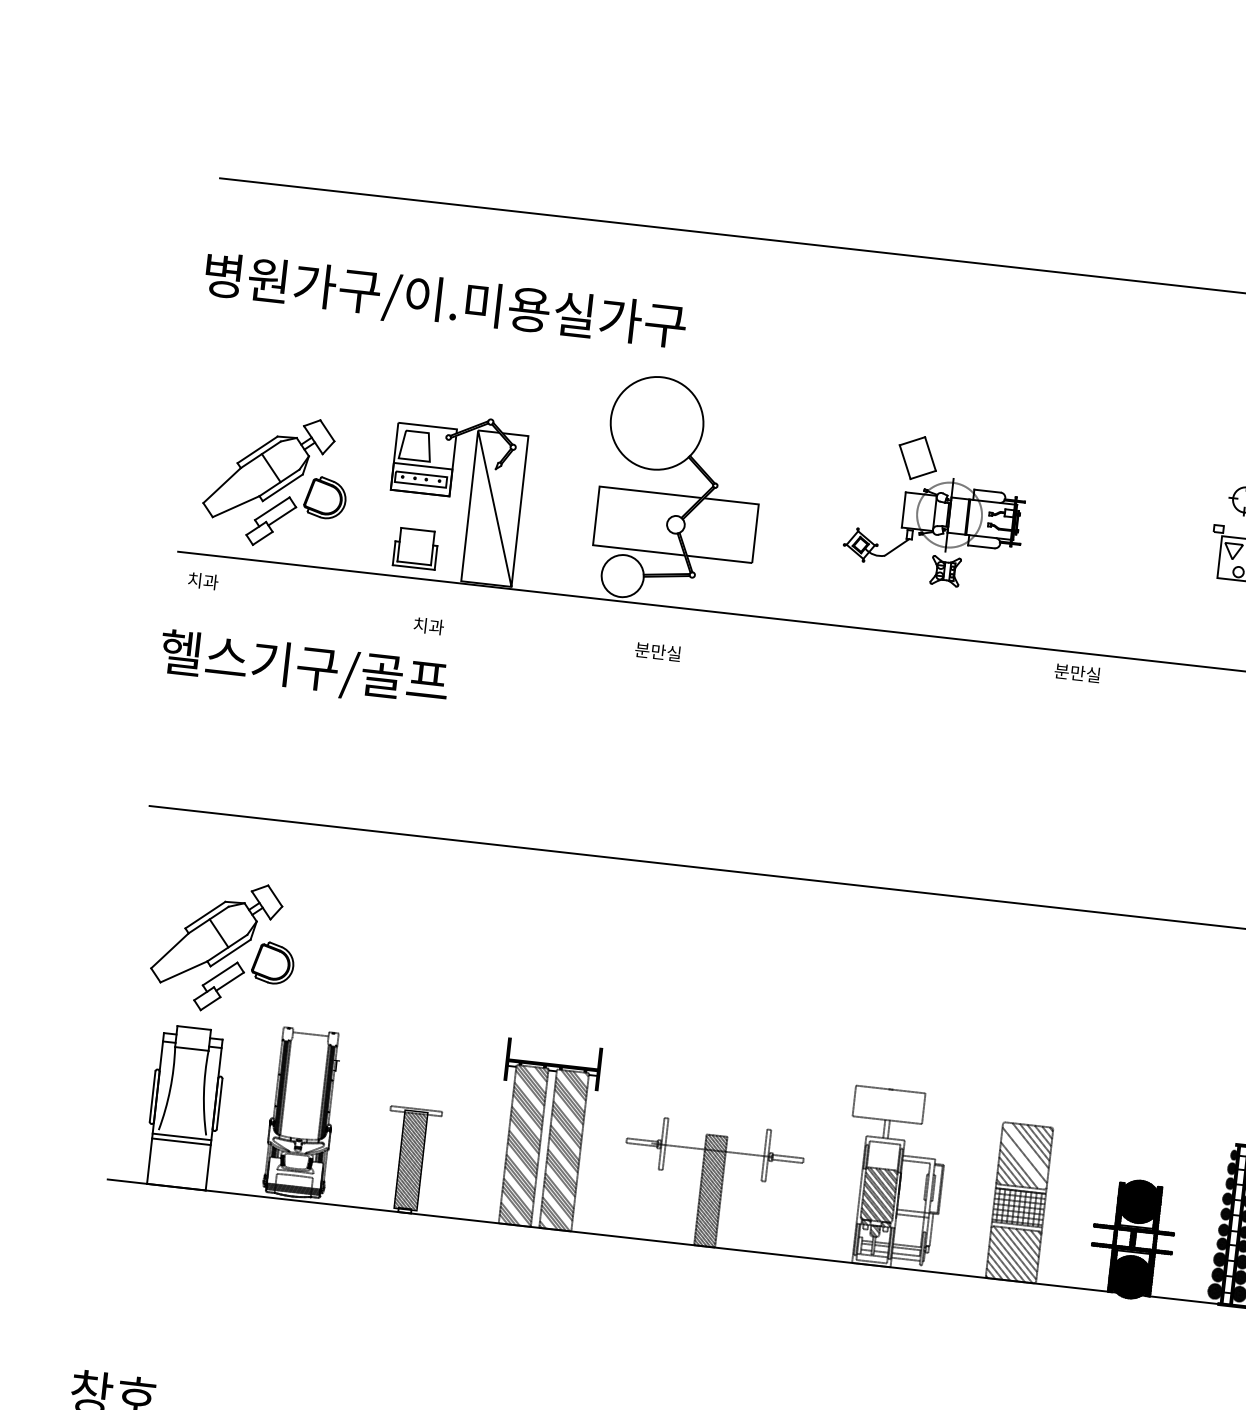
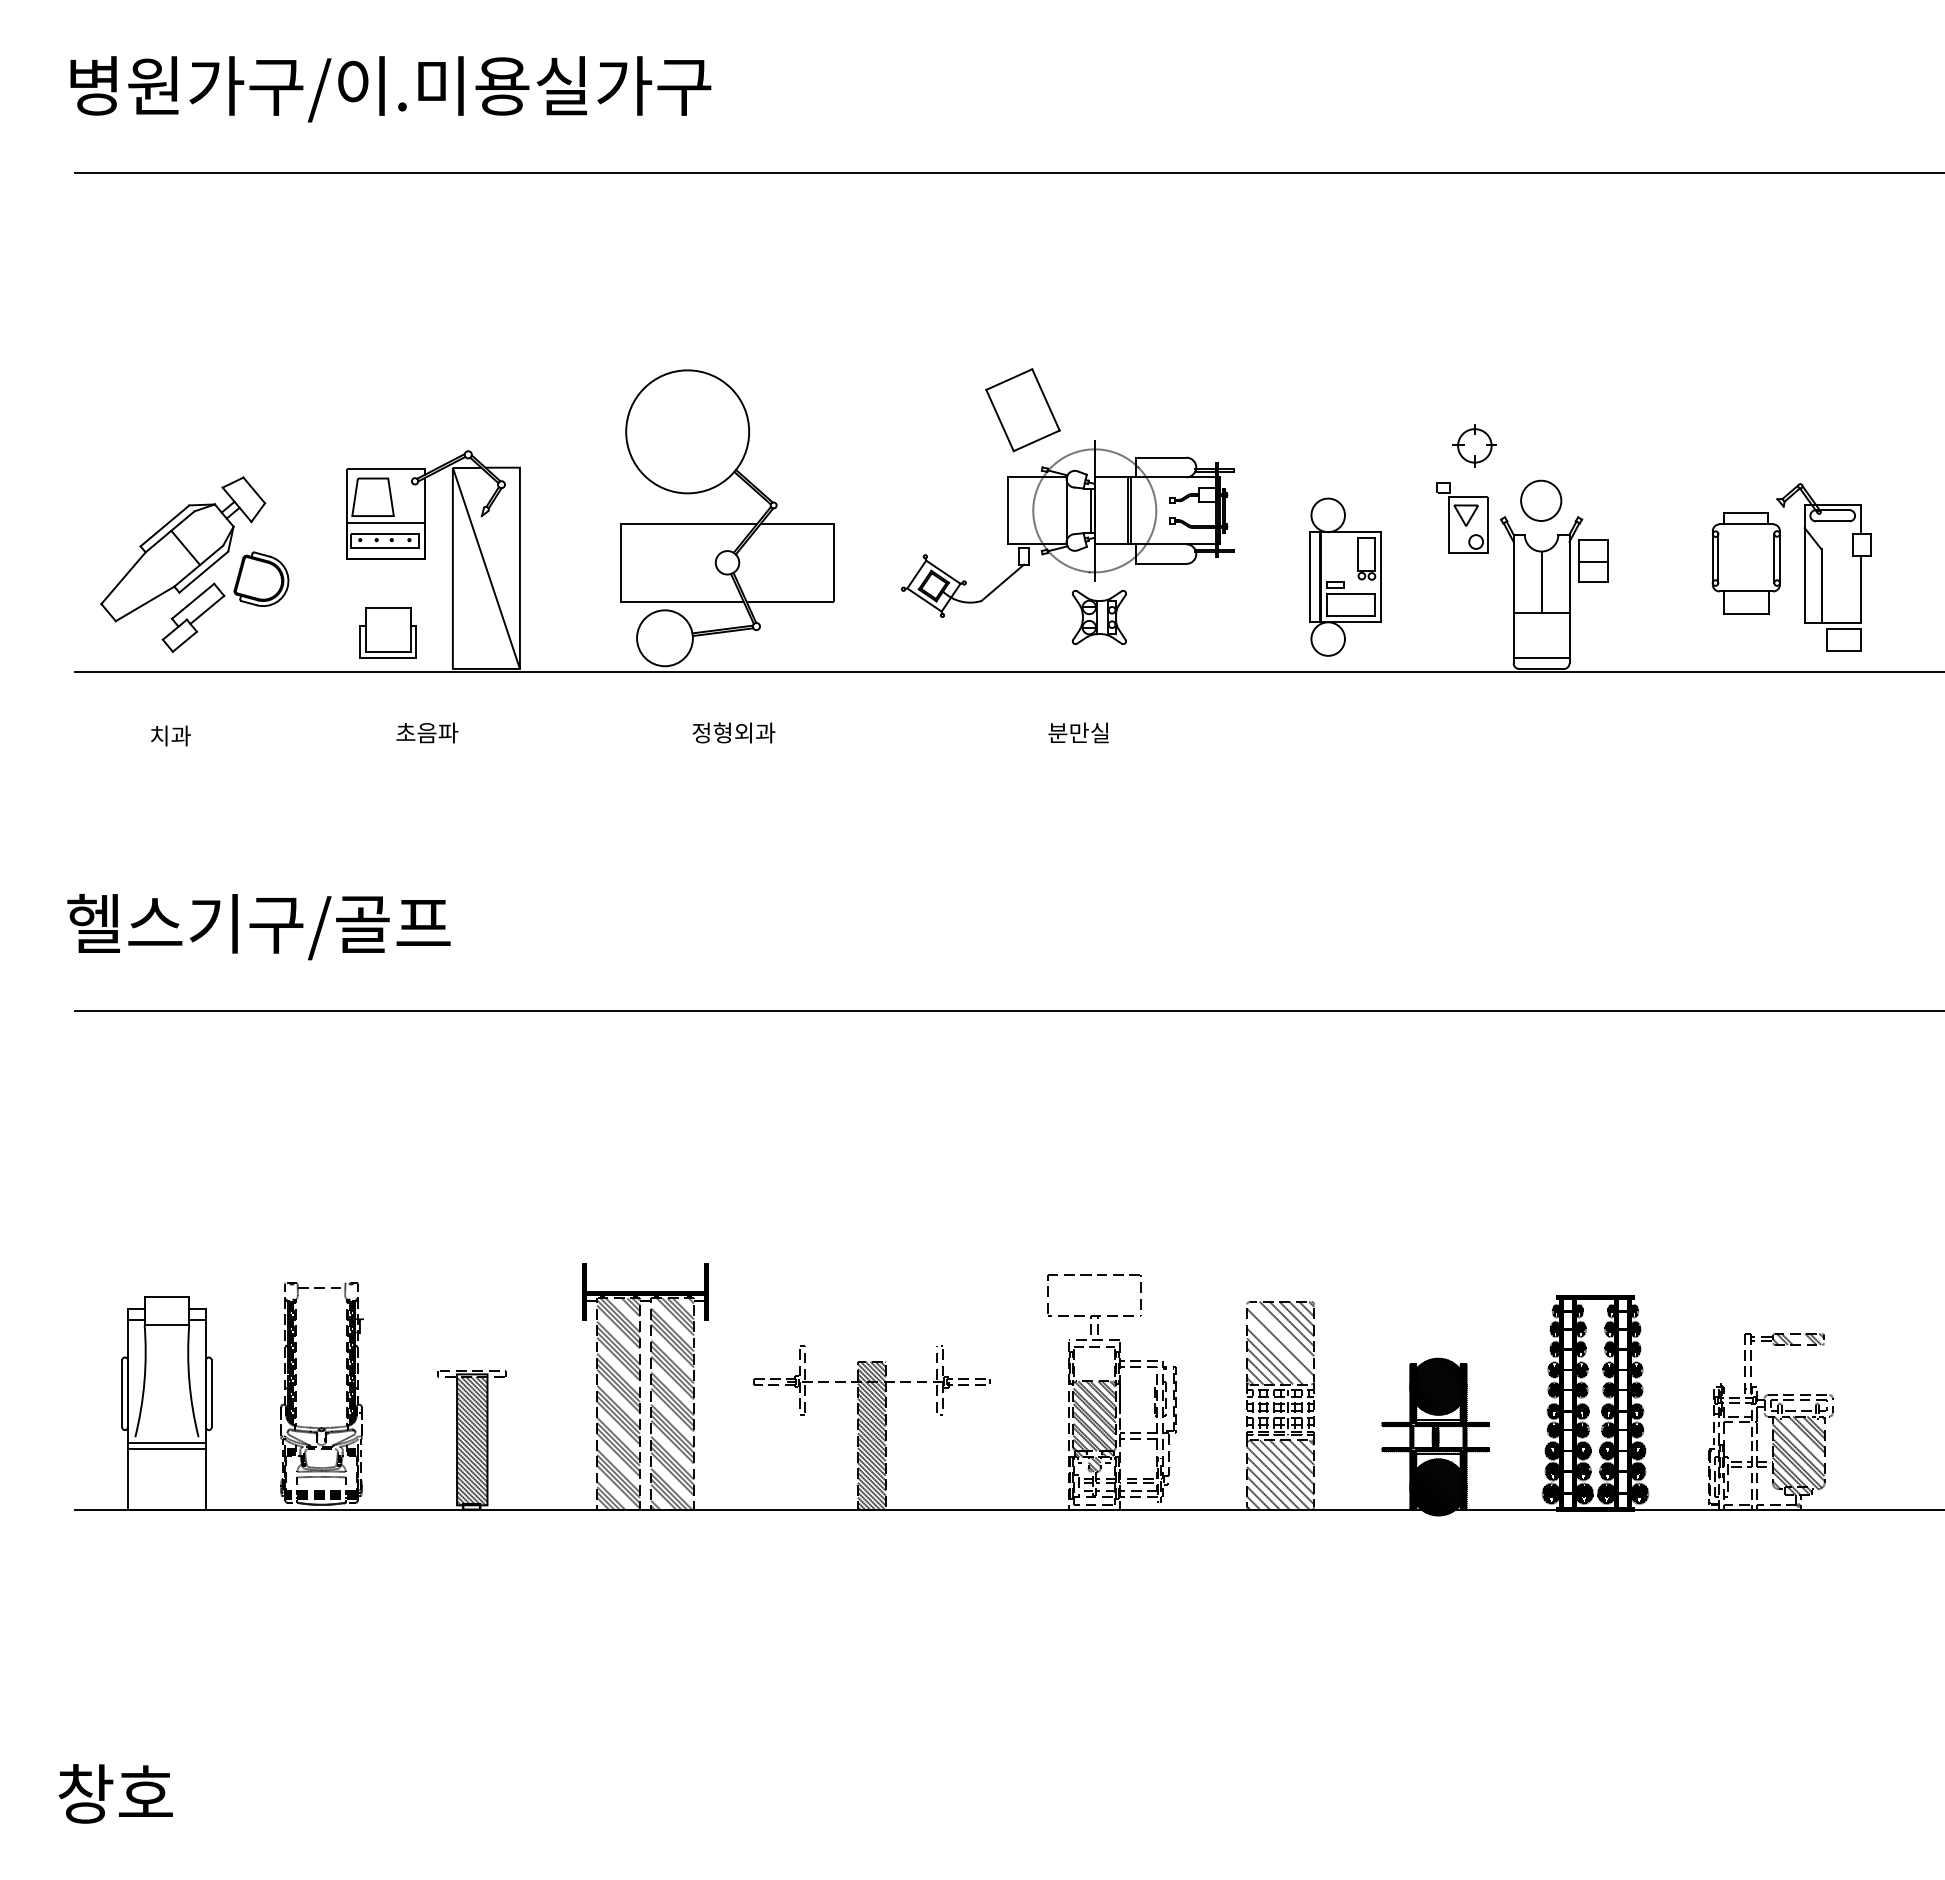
text: (445, 302) -> (390, 89), moved
part: (935, 511) -> (1067, 506), size x1.43
text: (203, 580) -> (170, 735), moved
part: (1137, 587) -> (1345, 576), added
text: (436, 626) -> (427, 732), 치과 -> 초음파
text: (666, 652) -> (733, 732), 분만실 -> 정형외과
text: (303, 669) -> (258, 927), moved
text: (1077, 672) -> (1078, 732), moved
part: (224, 946) -> (194, 1185), removed

